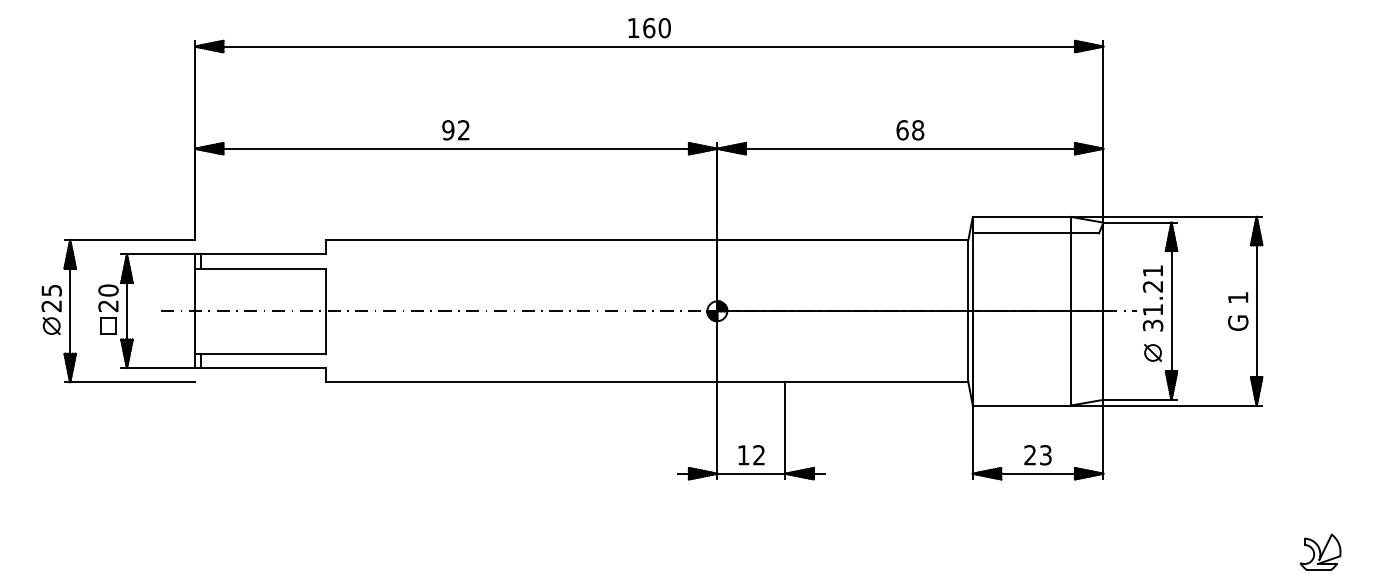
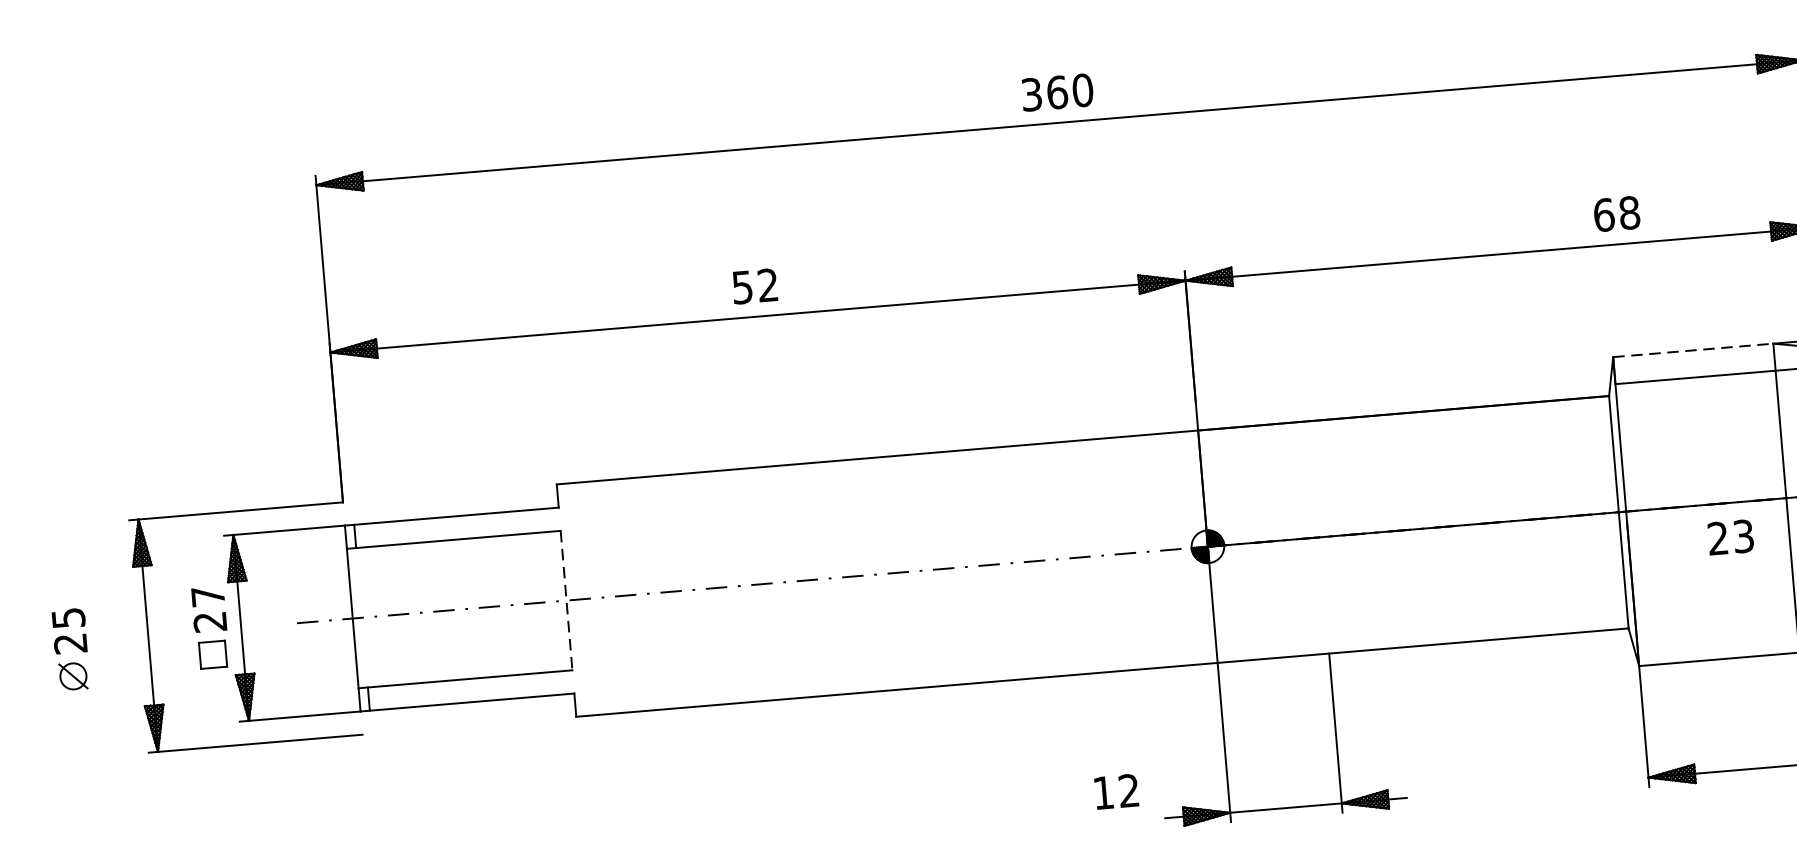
text: (633, 27) -> (1031, 93), 160 -> 360
text: (448, 130) -> (742, 287), 92 -> 52
text: (910, 130) -> (1617, 214), moved
line: (1021, 216) -> (1692, 349), solid -> dashed
text: (108, 290) -> (208, 596), 20 -> 27
part: (51, 310) -> (70, 650), moved
line: (325, 311) -> (566, 601), solid -> dashed
text: (751, 455) -> (1116, 792), moved
text: (1037, 455) -> (1730, 537), moved

